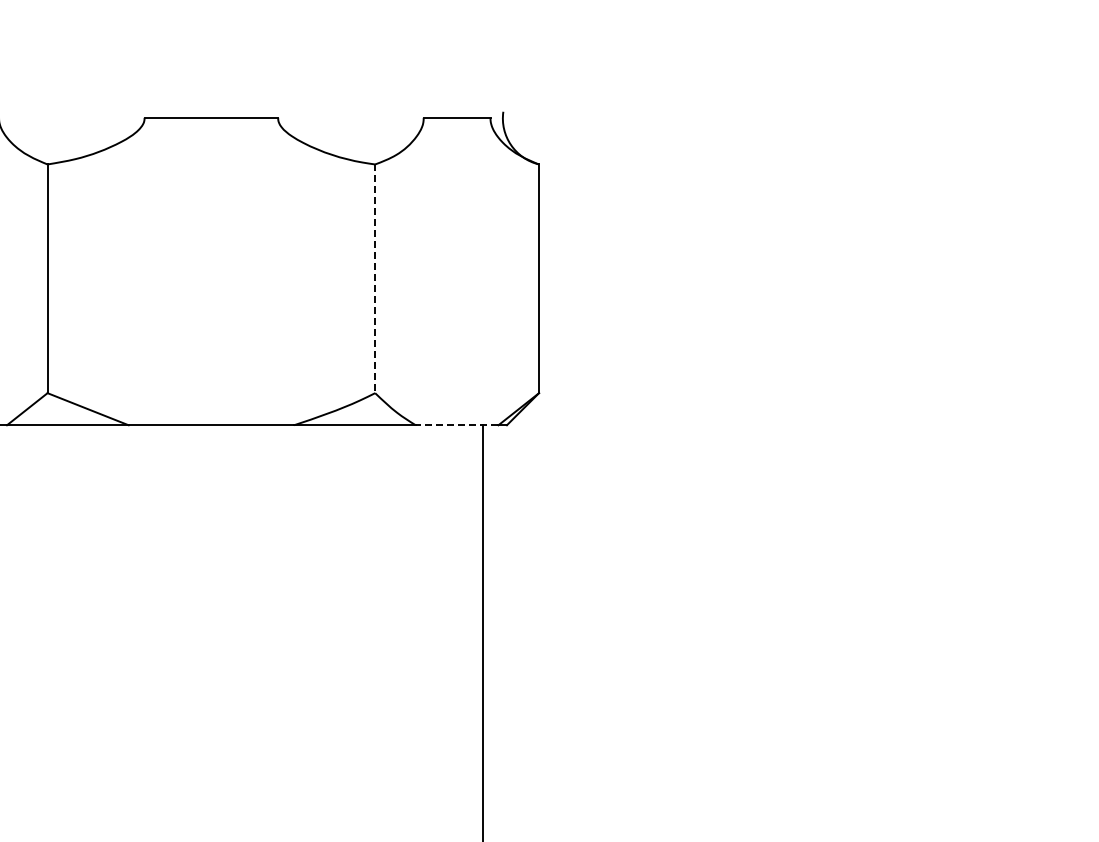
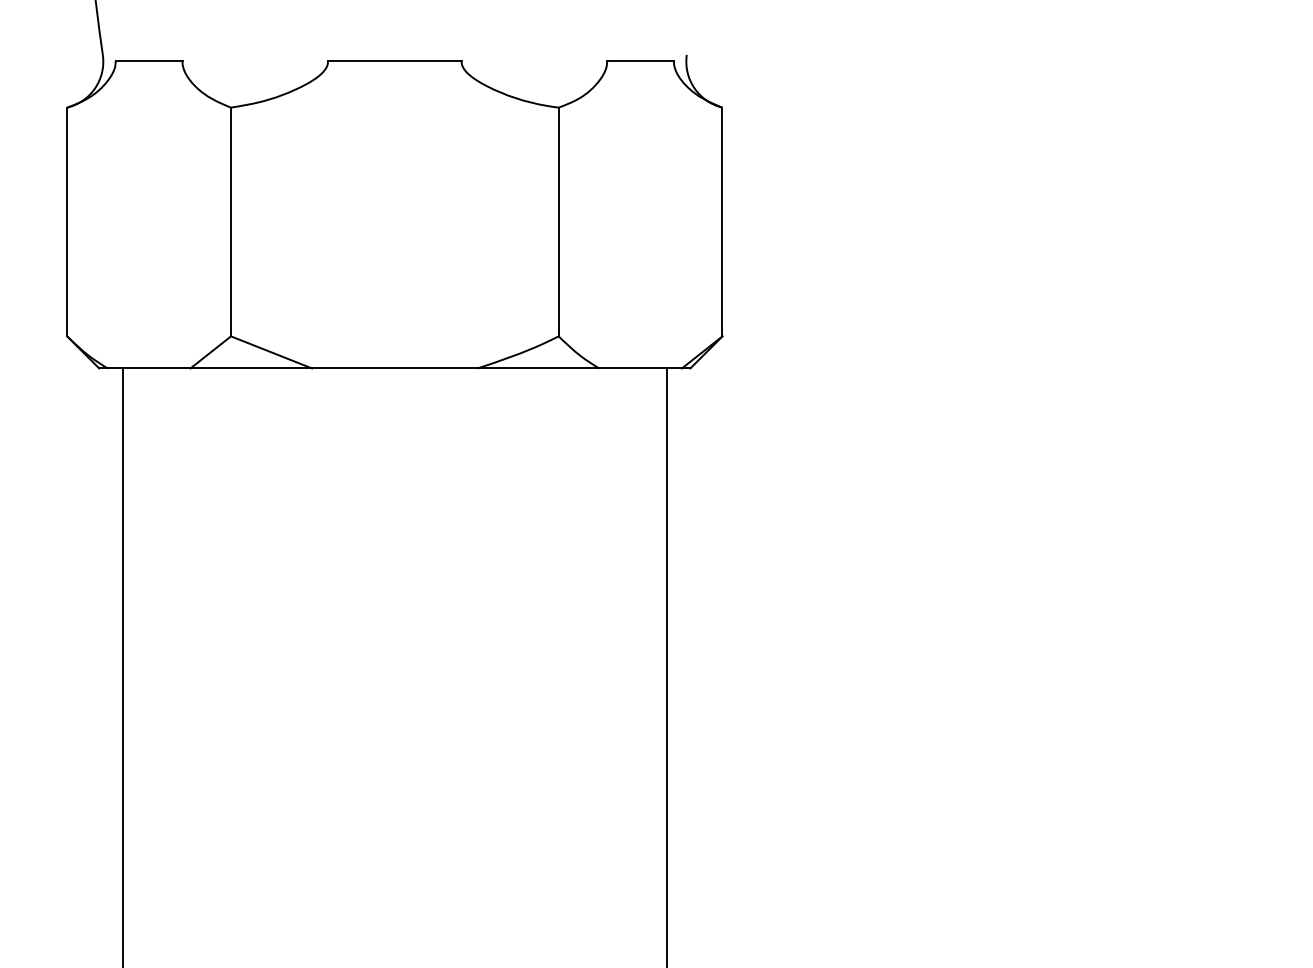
line: (375, 279) -> (558, 222), dashed -> solid
line: (457, 425) -> (640, 368), dashed -> solid

